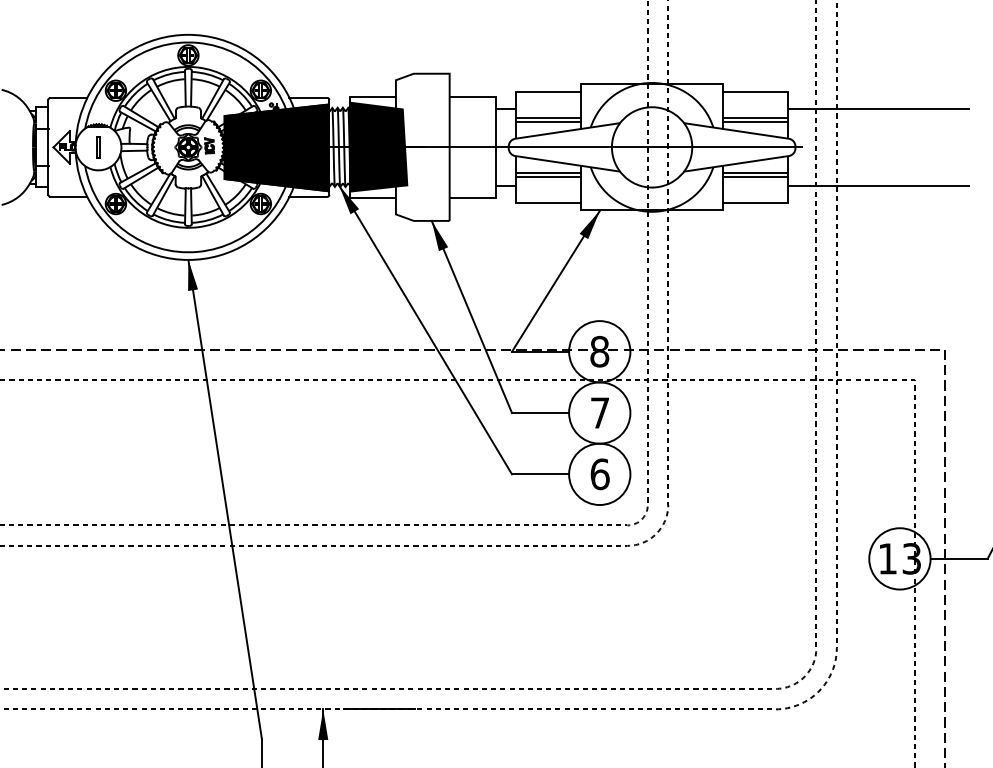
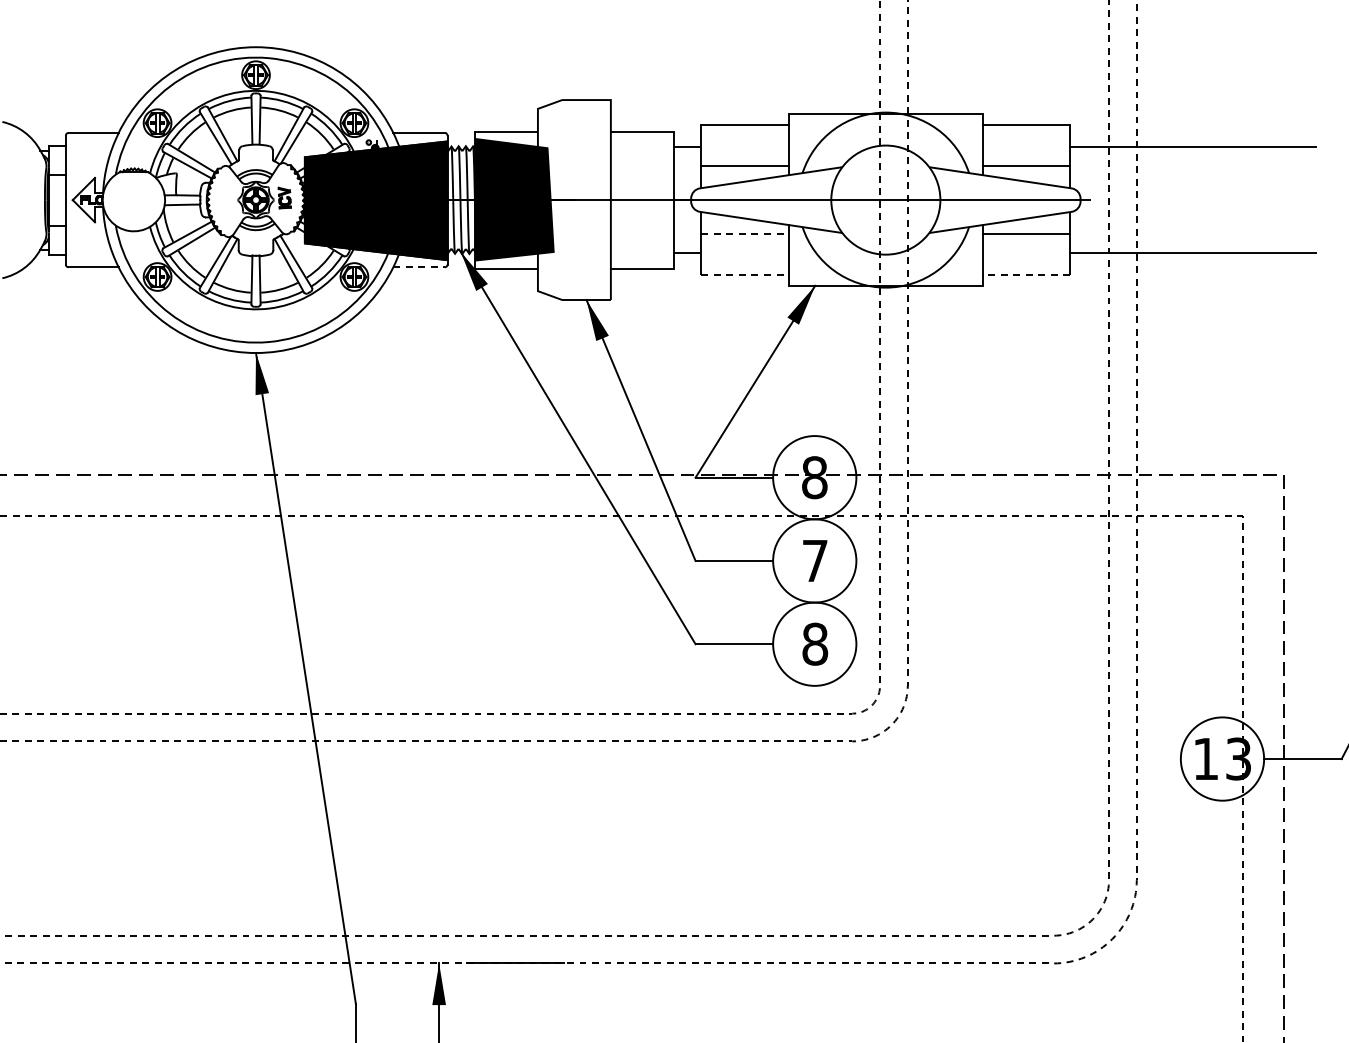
line: (548, 118) -> (744, 160), removed
line: (755, 118) -> (1026, 160), removed
part: (98, 146) -> (133, 199), removed
line: (548, 172) -> (745, 234), solid -> dashed
line: (548, 176) -> (744, 239), removed
line: (755, 176) -> (1026, 239), removed
line: (308, 197) -> (418, 267), solid -> dashed
line: (548, 202) -> (745, 275), solid -> dashed
line: (755, 202) -> (1026, 275), solid -> dashed
text: (600, 473) -> (815, 643), 6 -> 8

